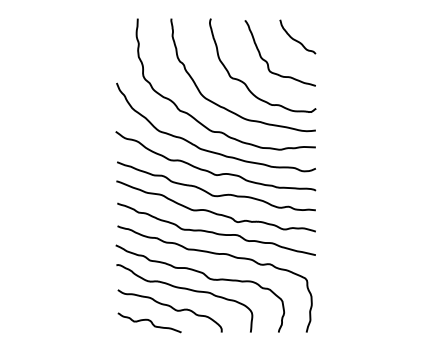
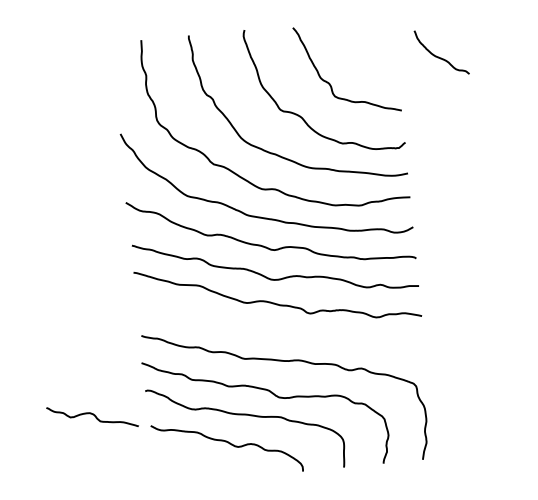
curve: (296, 39) -> (440, 56), moved
curve: (216, 232) -> (281, 331), removed
curve: (149, 321) -> (92, 415), moved

